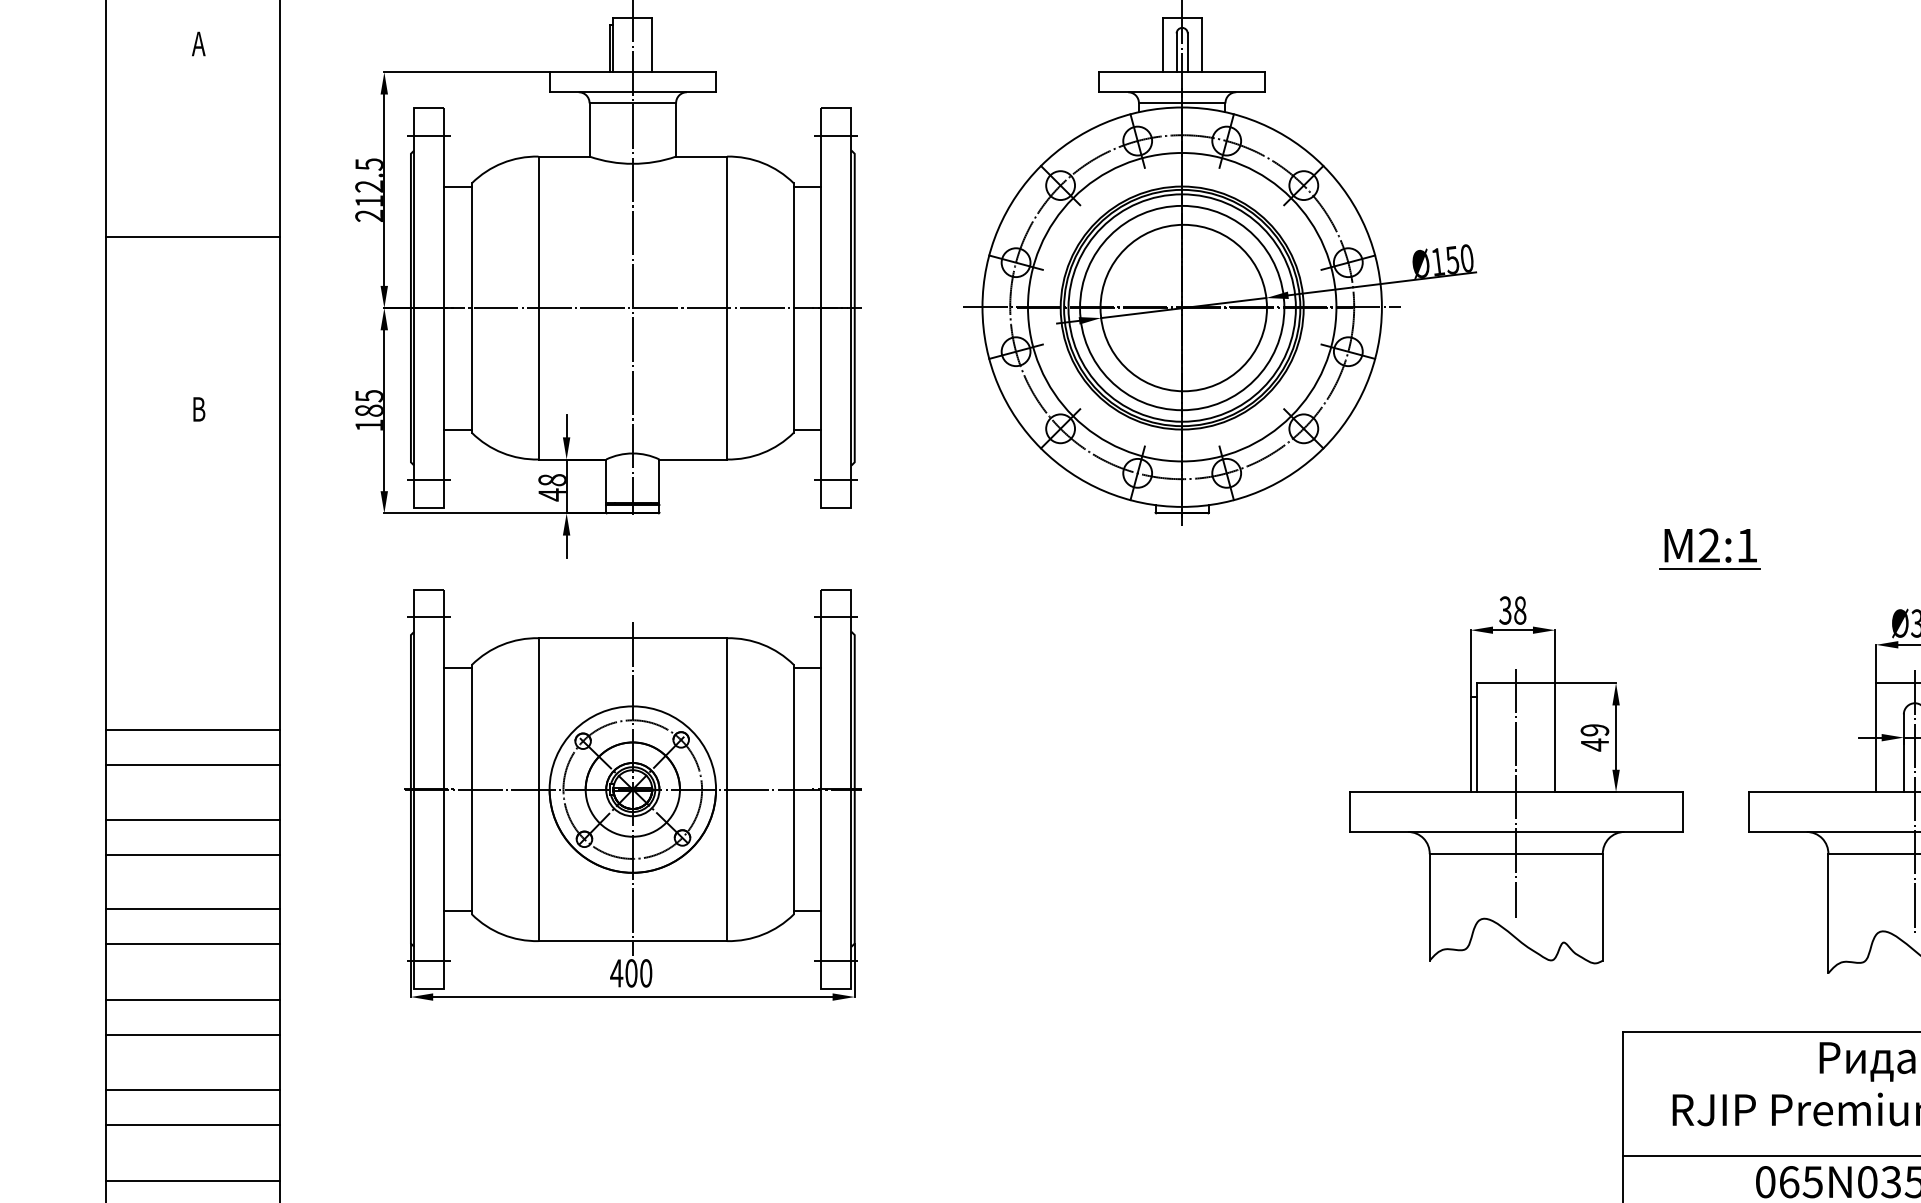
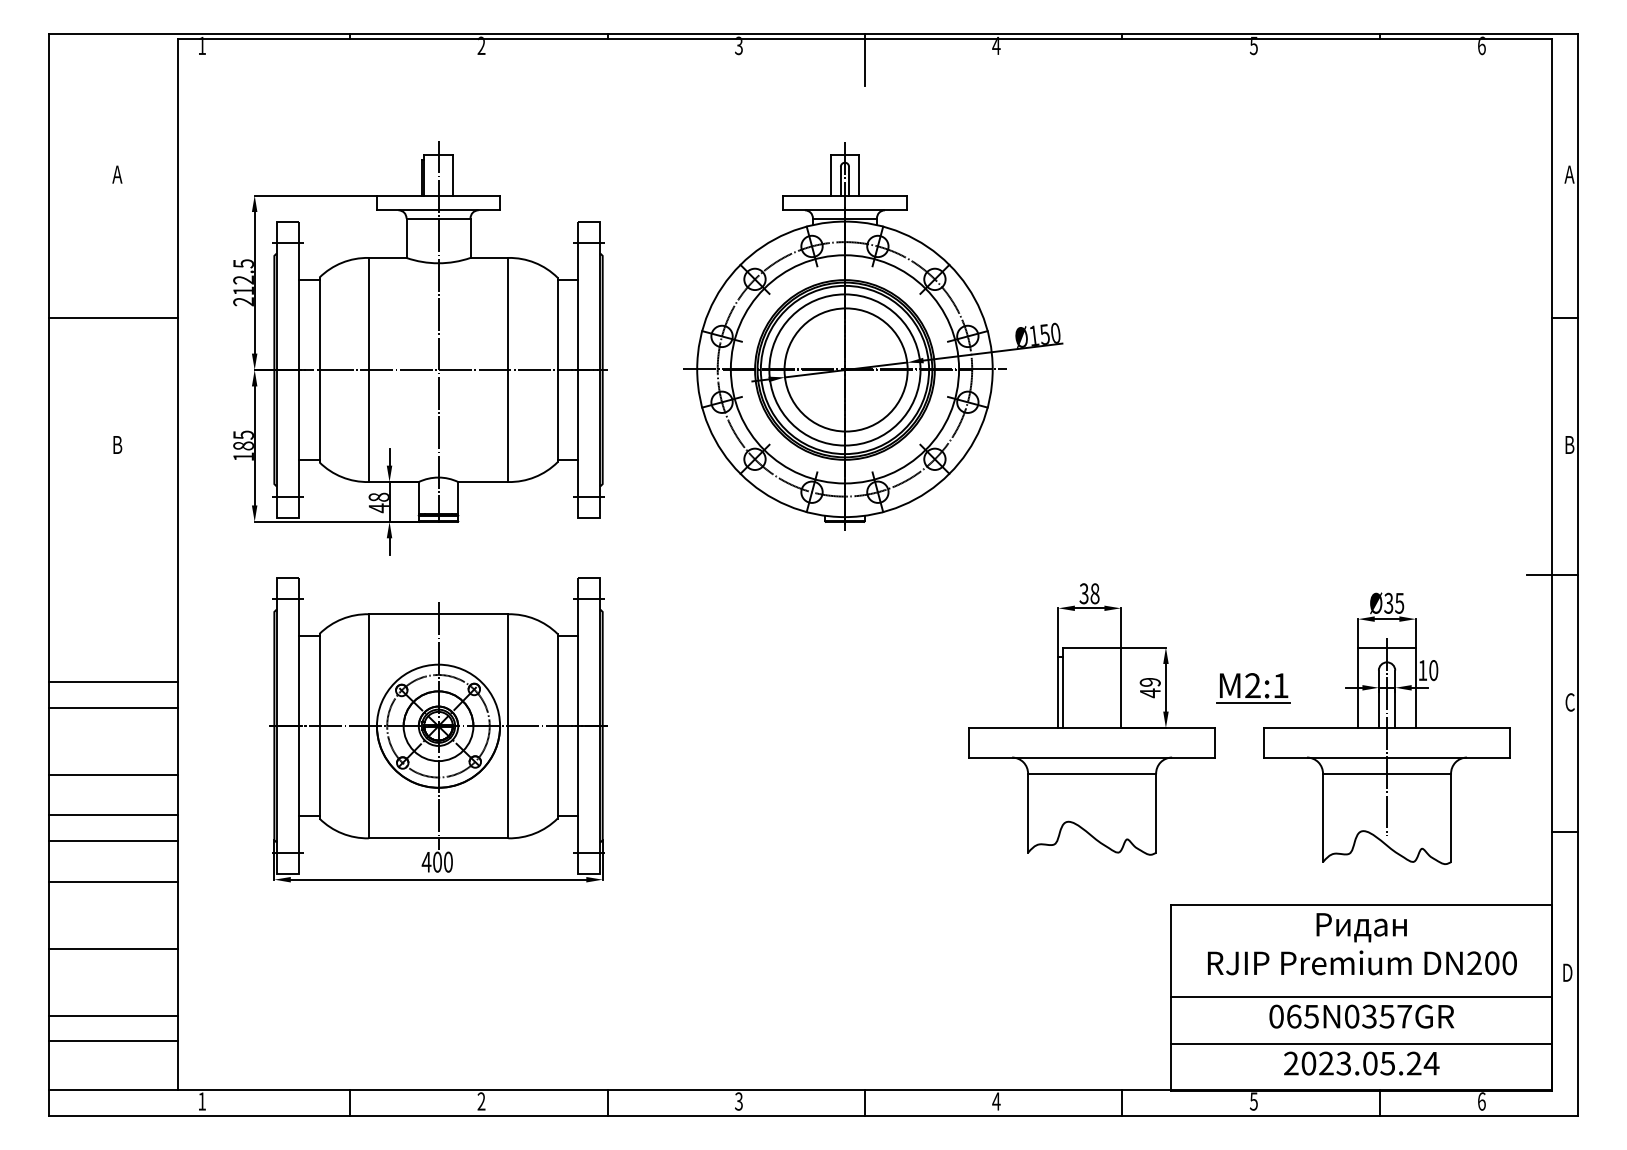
part: (1710, 549) -> (1253, 688), moved
line: (1516, 792) -> (1092, 728), removed
line: (192, 819) -> (112, 748), removed
line: (192, 1034) -> (112, 907), removed
line: (192, 1125) -> (112, 974), removed

